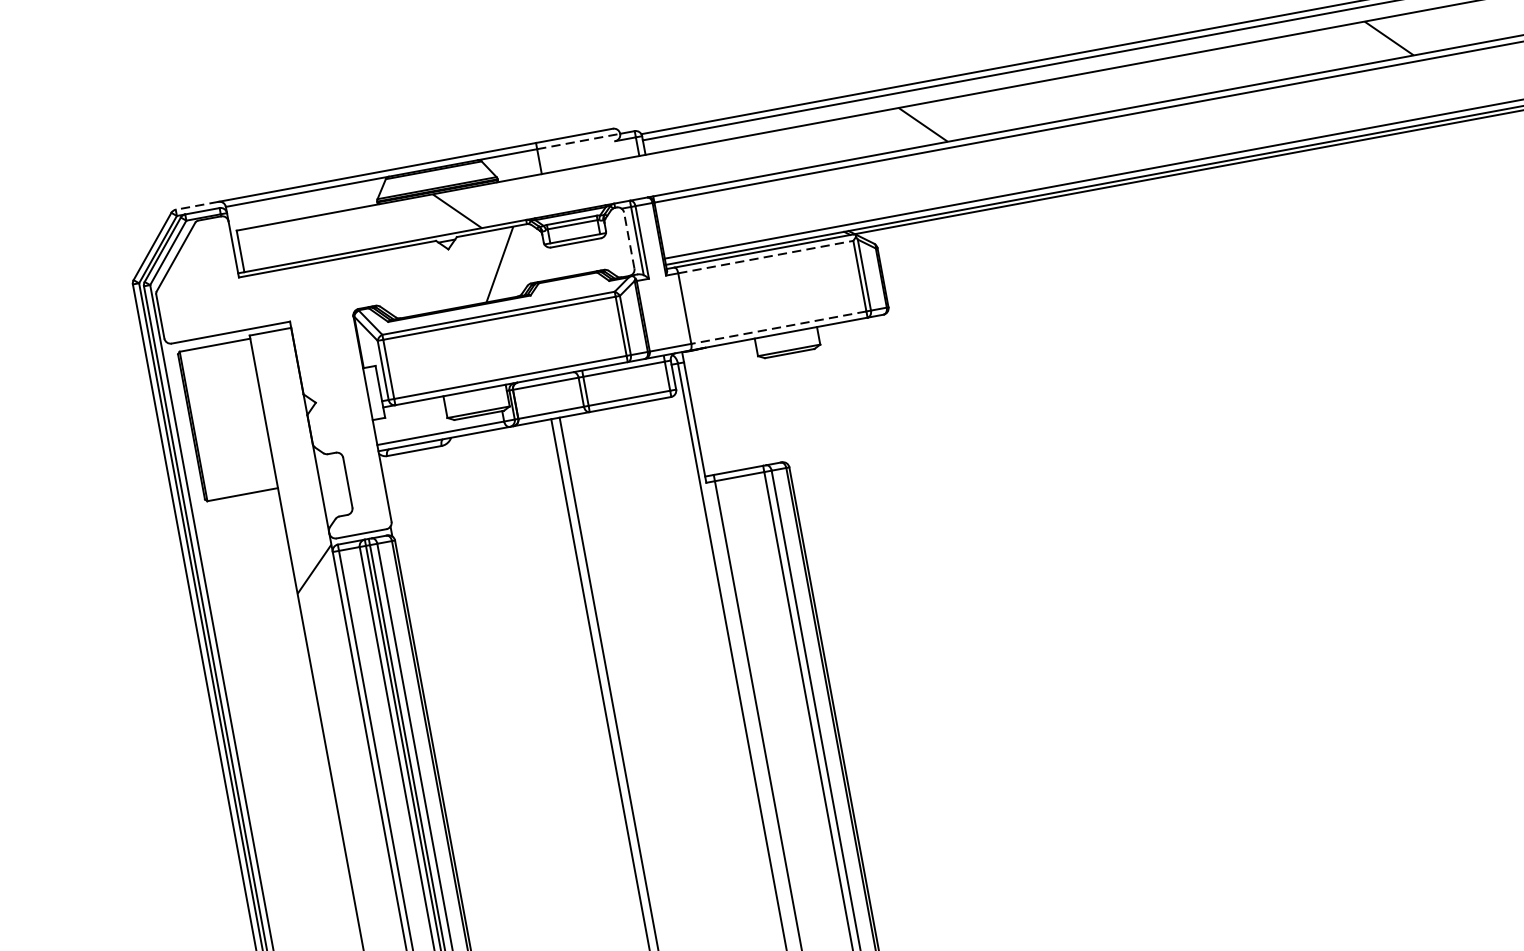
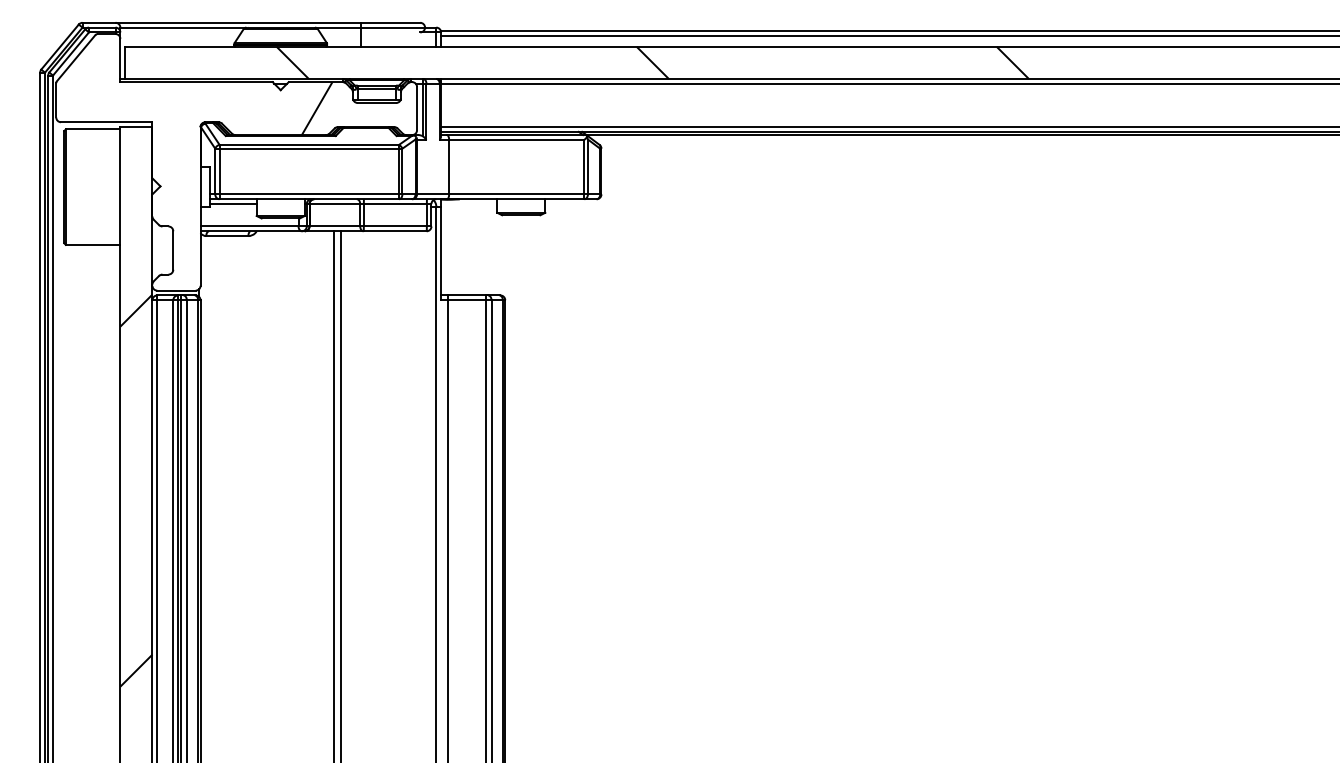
line: (579, 141) -> (393, 27), dashed -> solid
line: (197, 205) -> (99, 22), dashed -> solid
line: (629, 240) -> (417, 108), dashed -> solid
line: (765, 256) -> (516, 139), dashed -> solid
line: (778, 327) -> (516, 194), dashed -> solid
line: (414, 408) -> (233, 204), added

